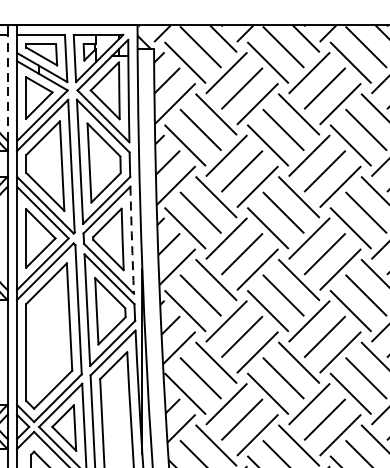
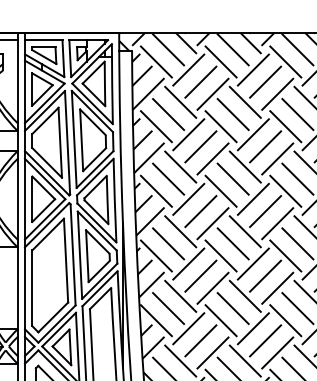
line: (7, 87) -> (17, 81), dashed -> solid
arc: (131, 240) -> (114, 200), dashed -> solid

